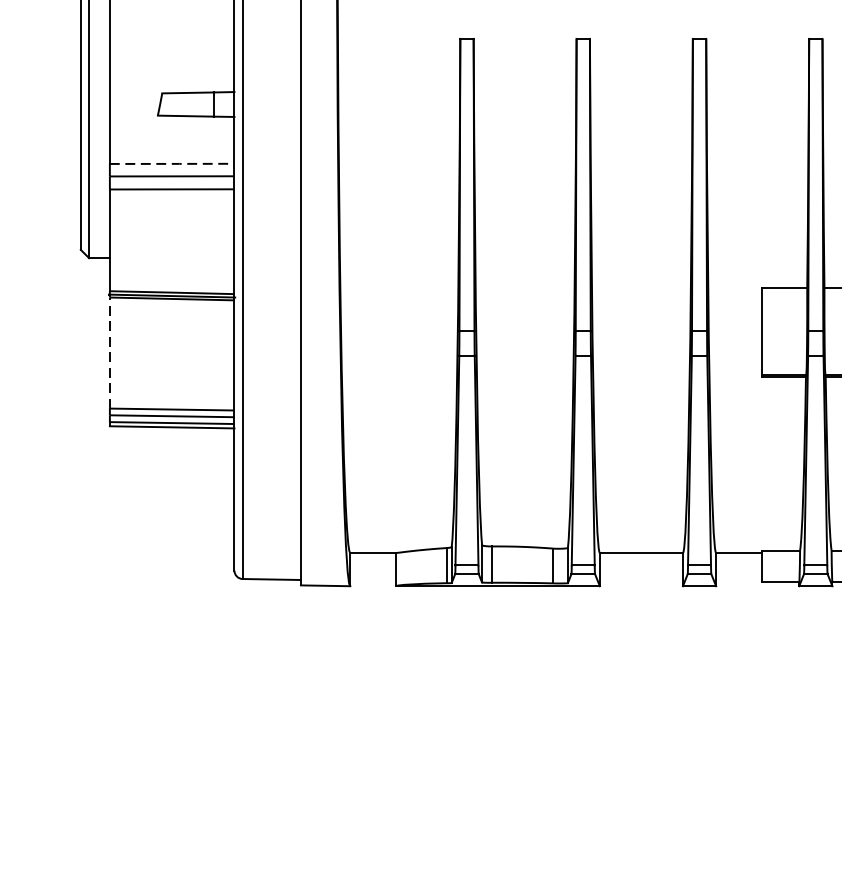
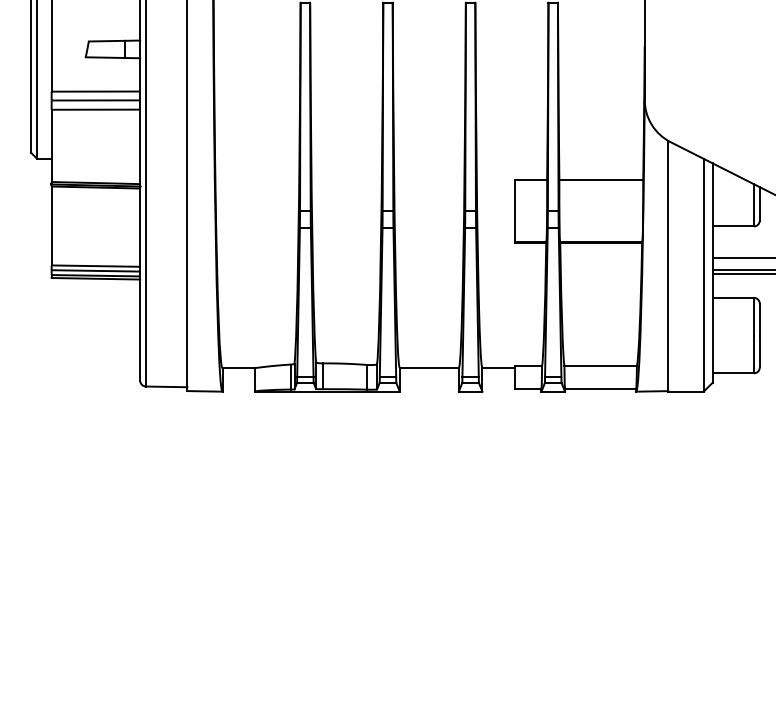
line: (173, 163) -> (96, 91), dashed -> solid
line: (109, 352) -> (51, 225), dashed -> solid

